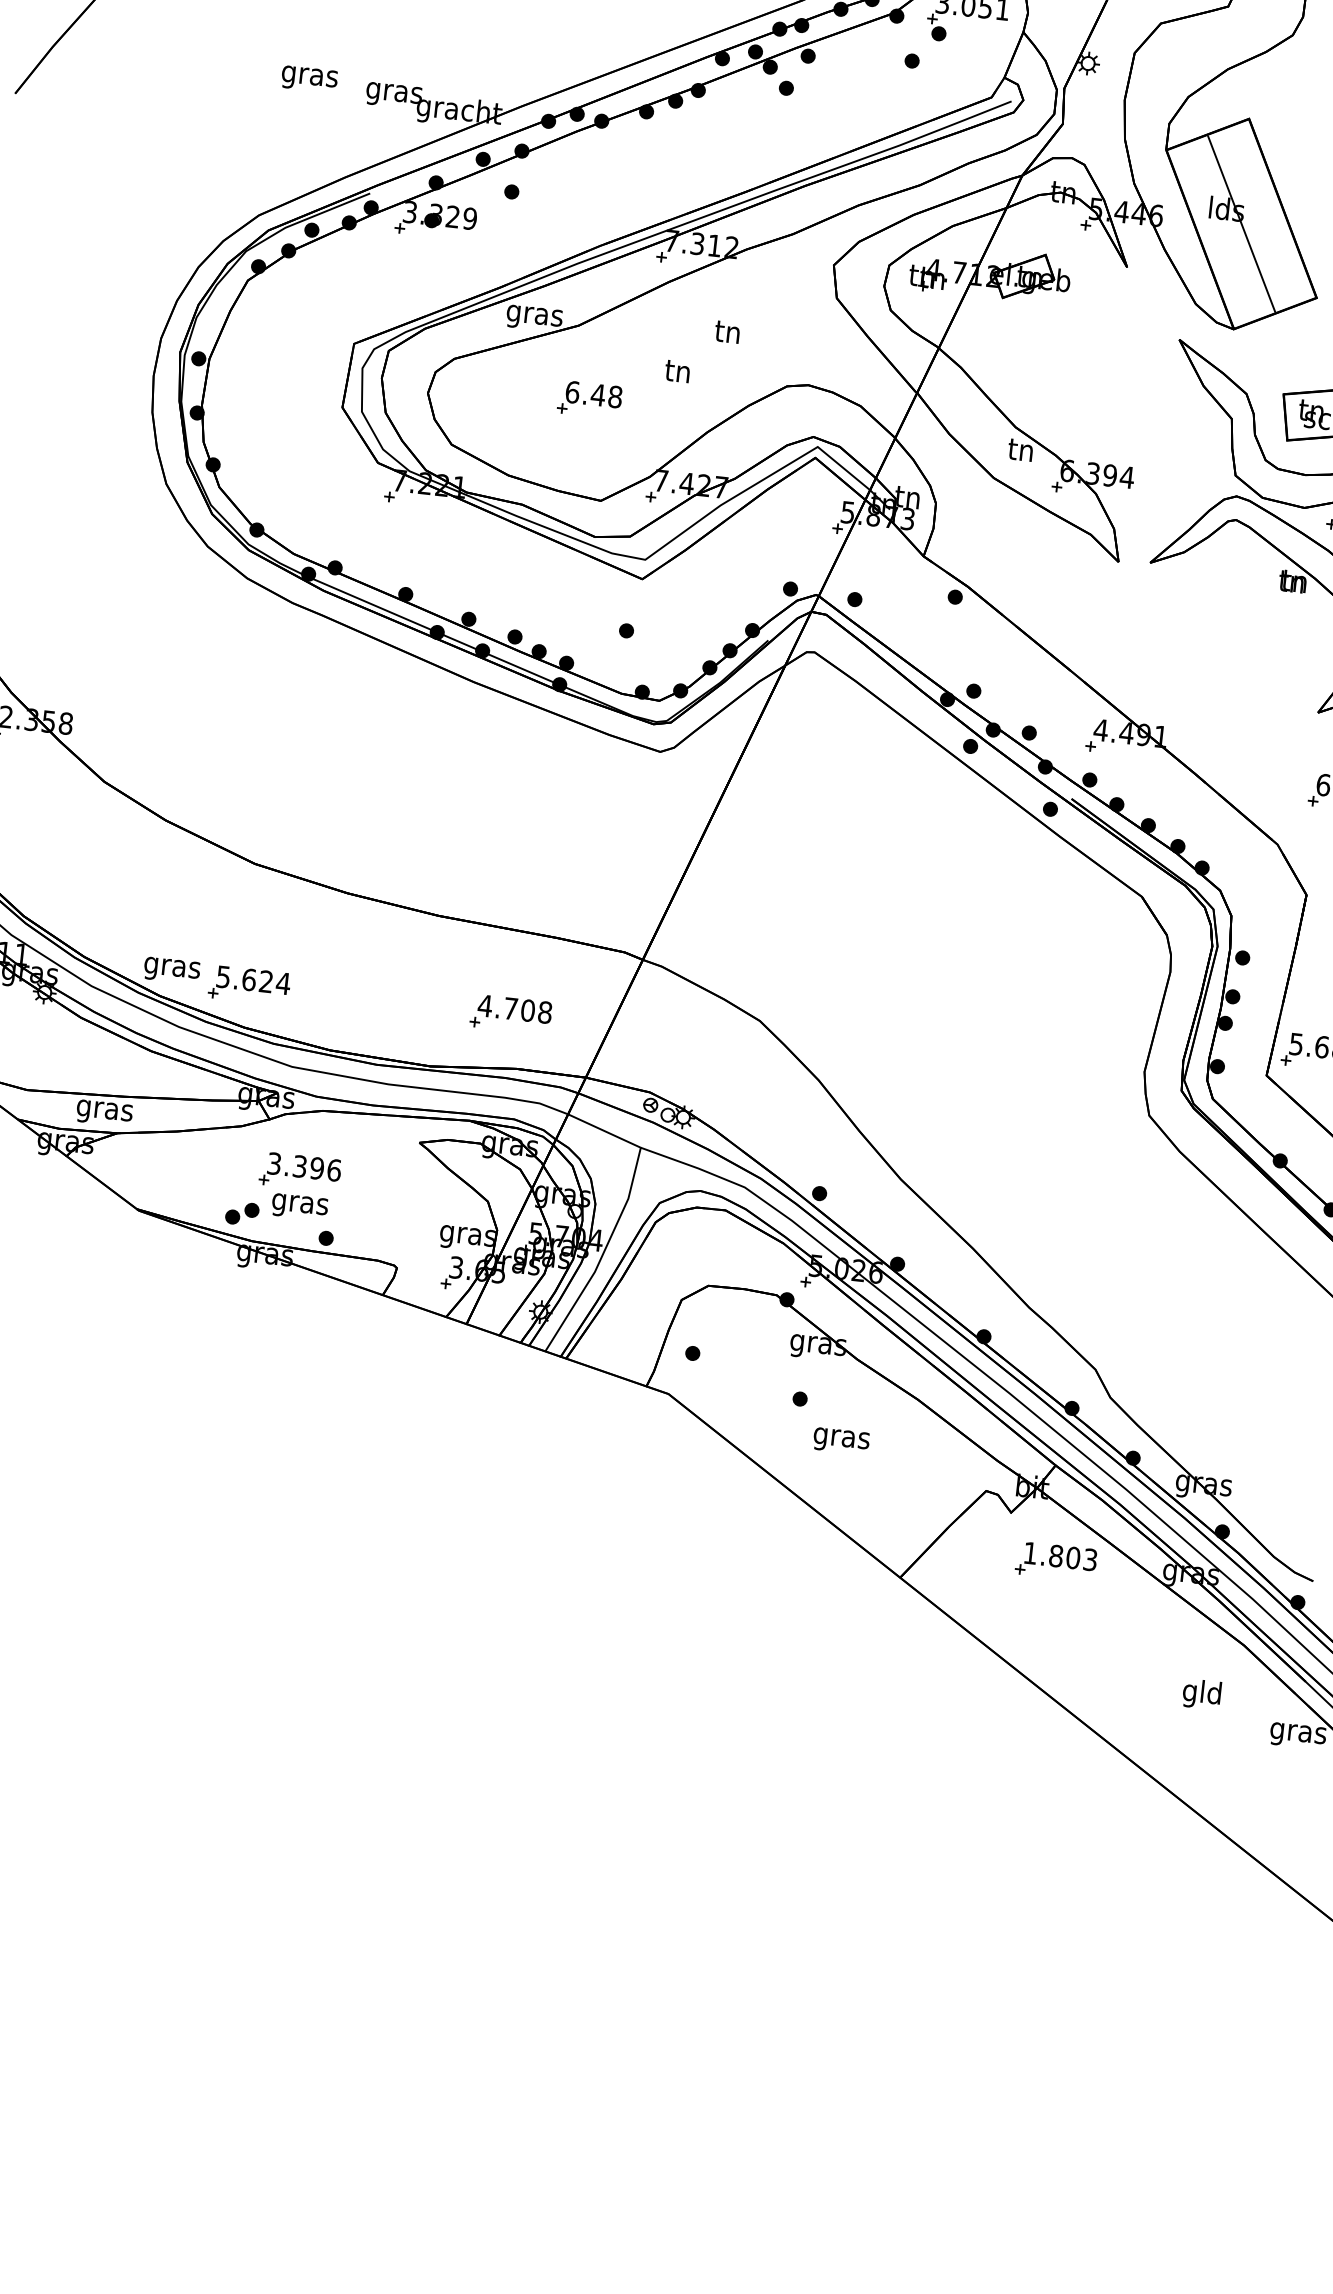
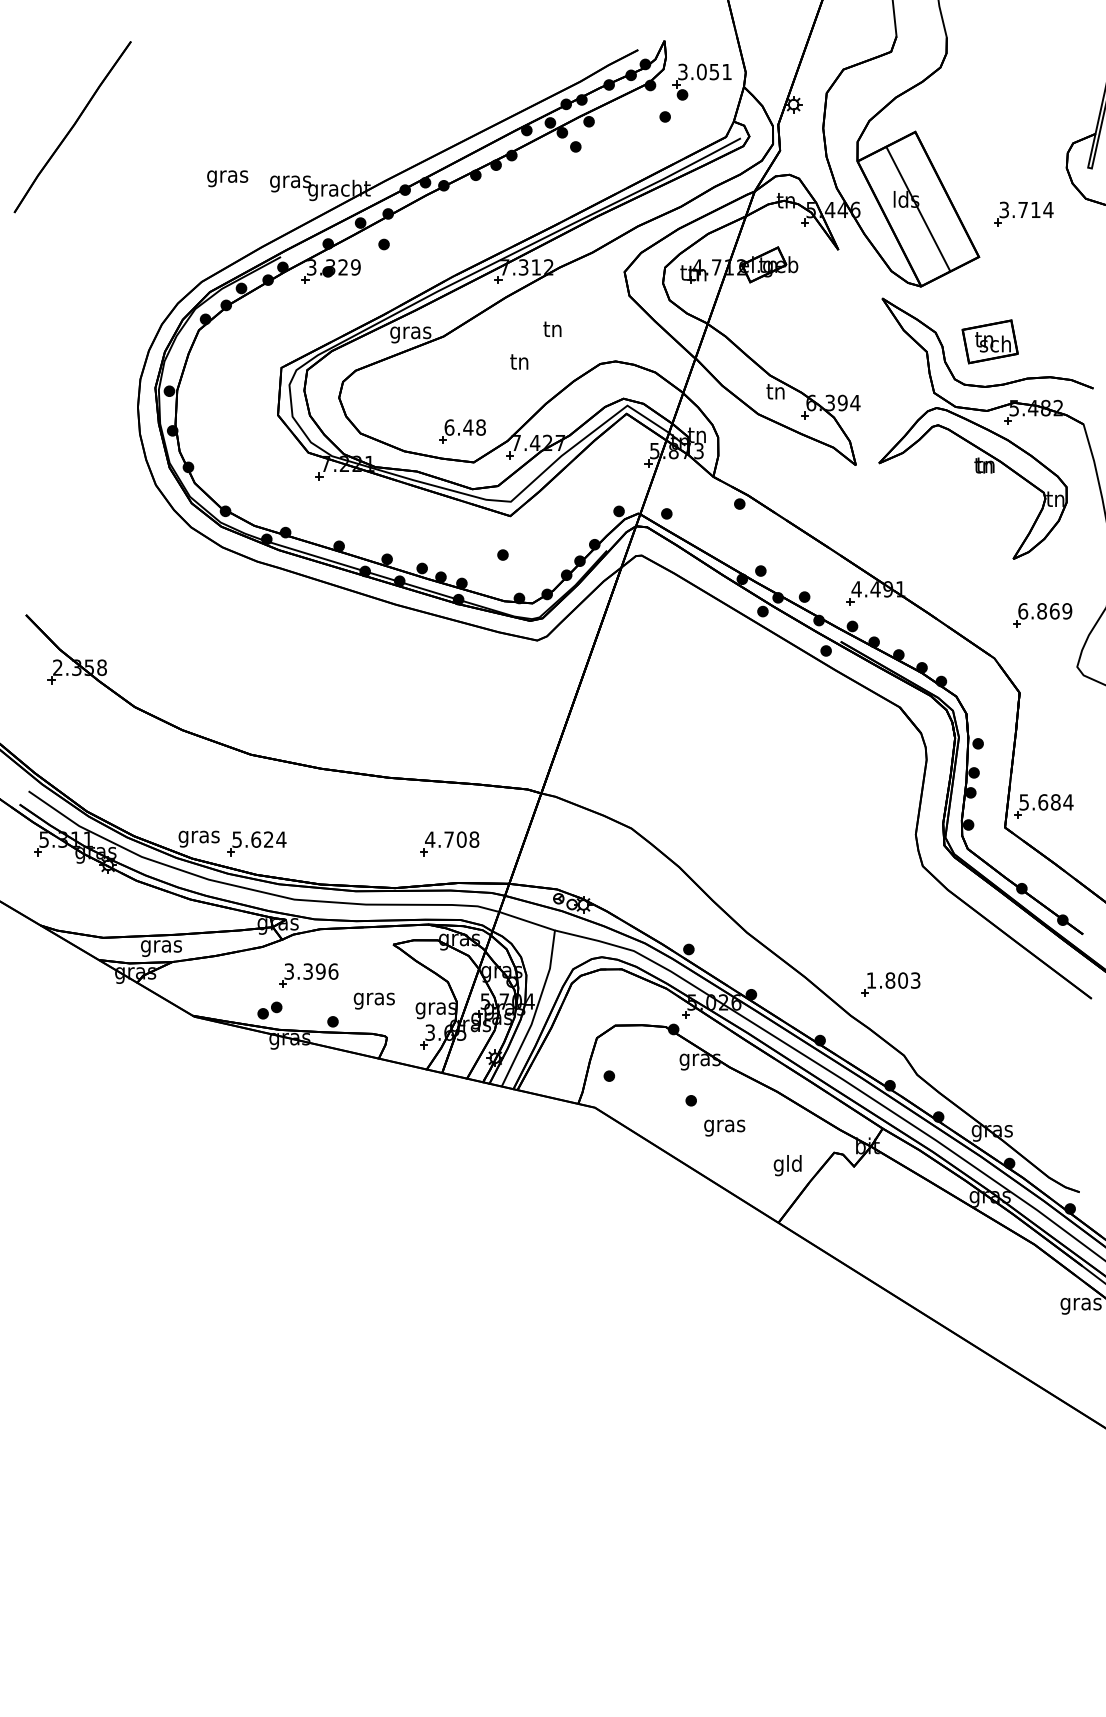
part: (589, 399) -> (462, 431), moved
text: (298, 1206) -> (373, 1000), moved
part: (1055, 1561) -> (890, 984), moved
text: (1201, 1694) -> (787, 1165), moved

